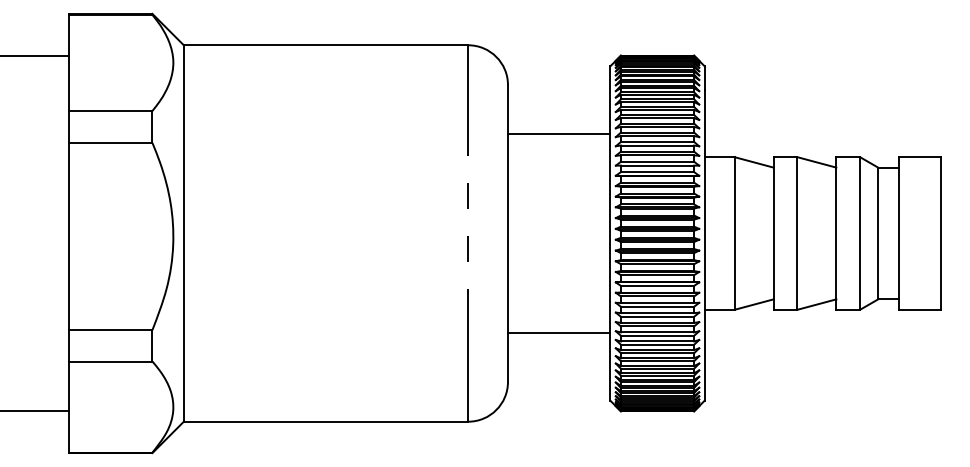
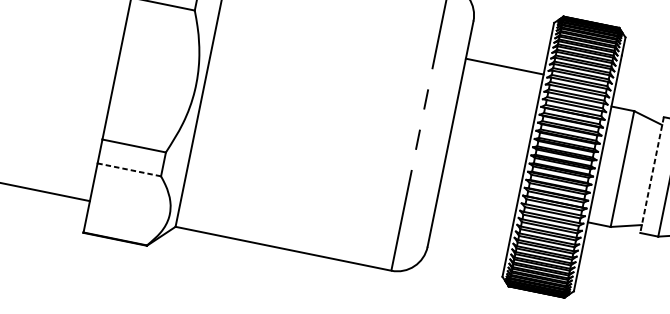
line: (773, 234) -> (651, 175), solid -> dashed
line: (558, 332) -> (473, 216), removed
line: (110, 361) -> (129, 169), solid -> dashed

